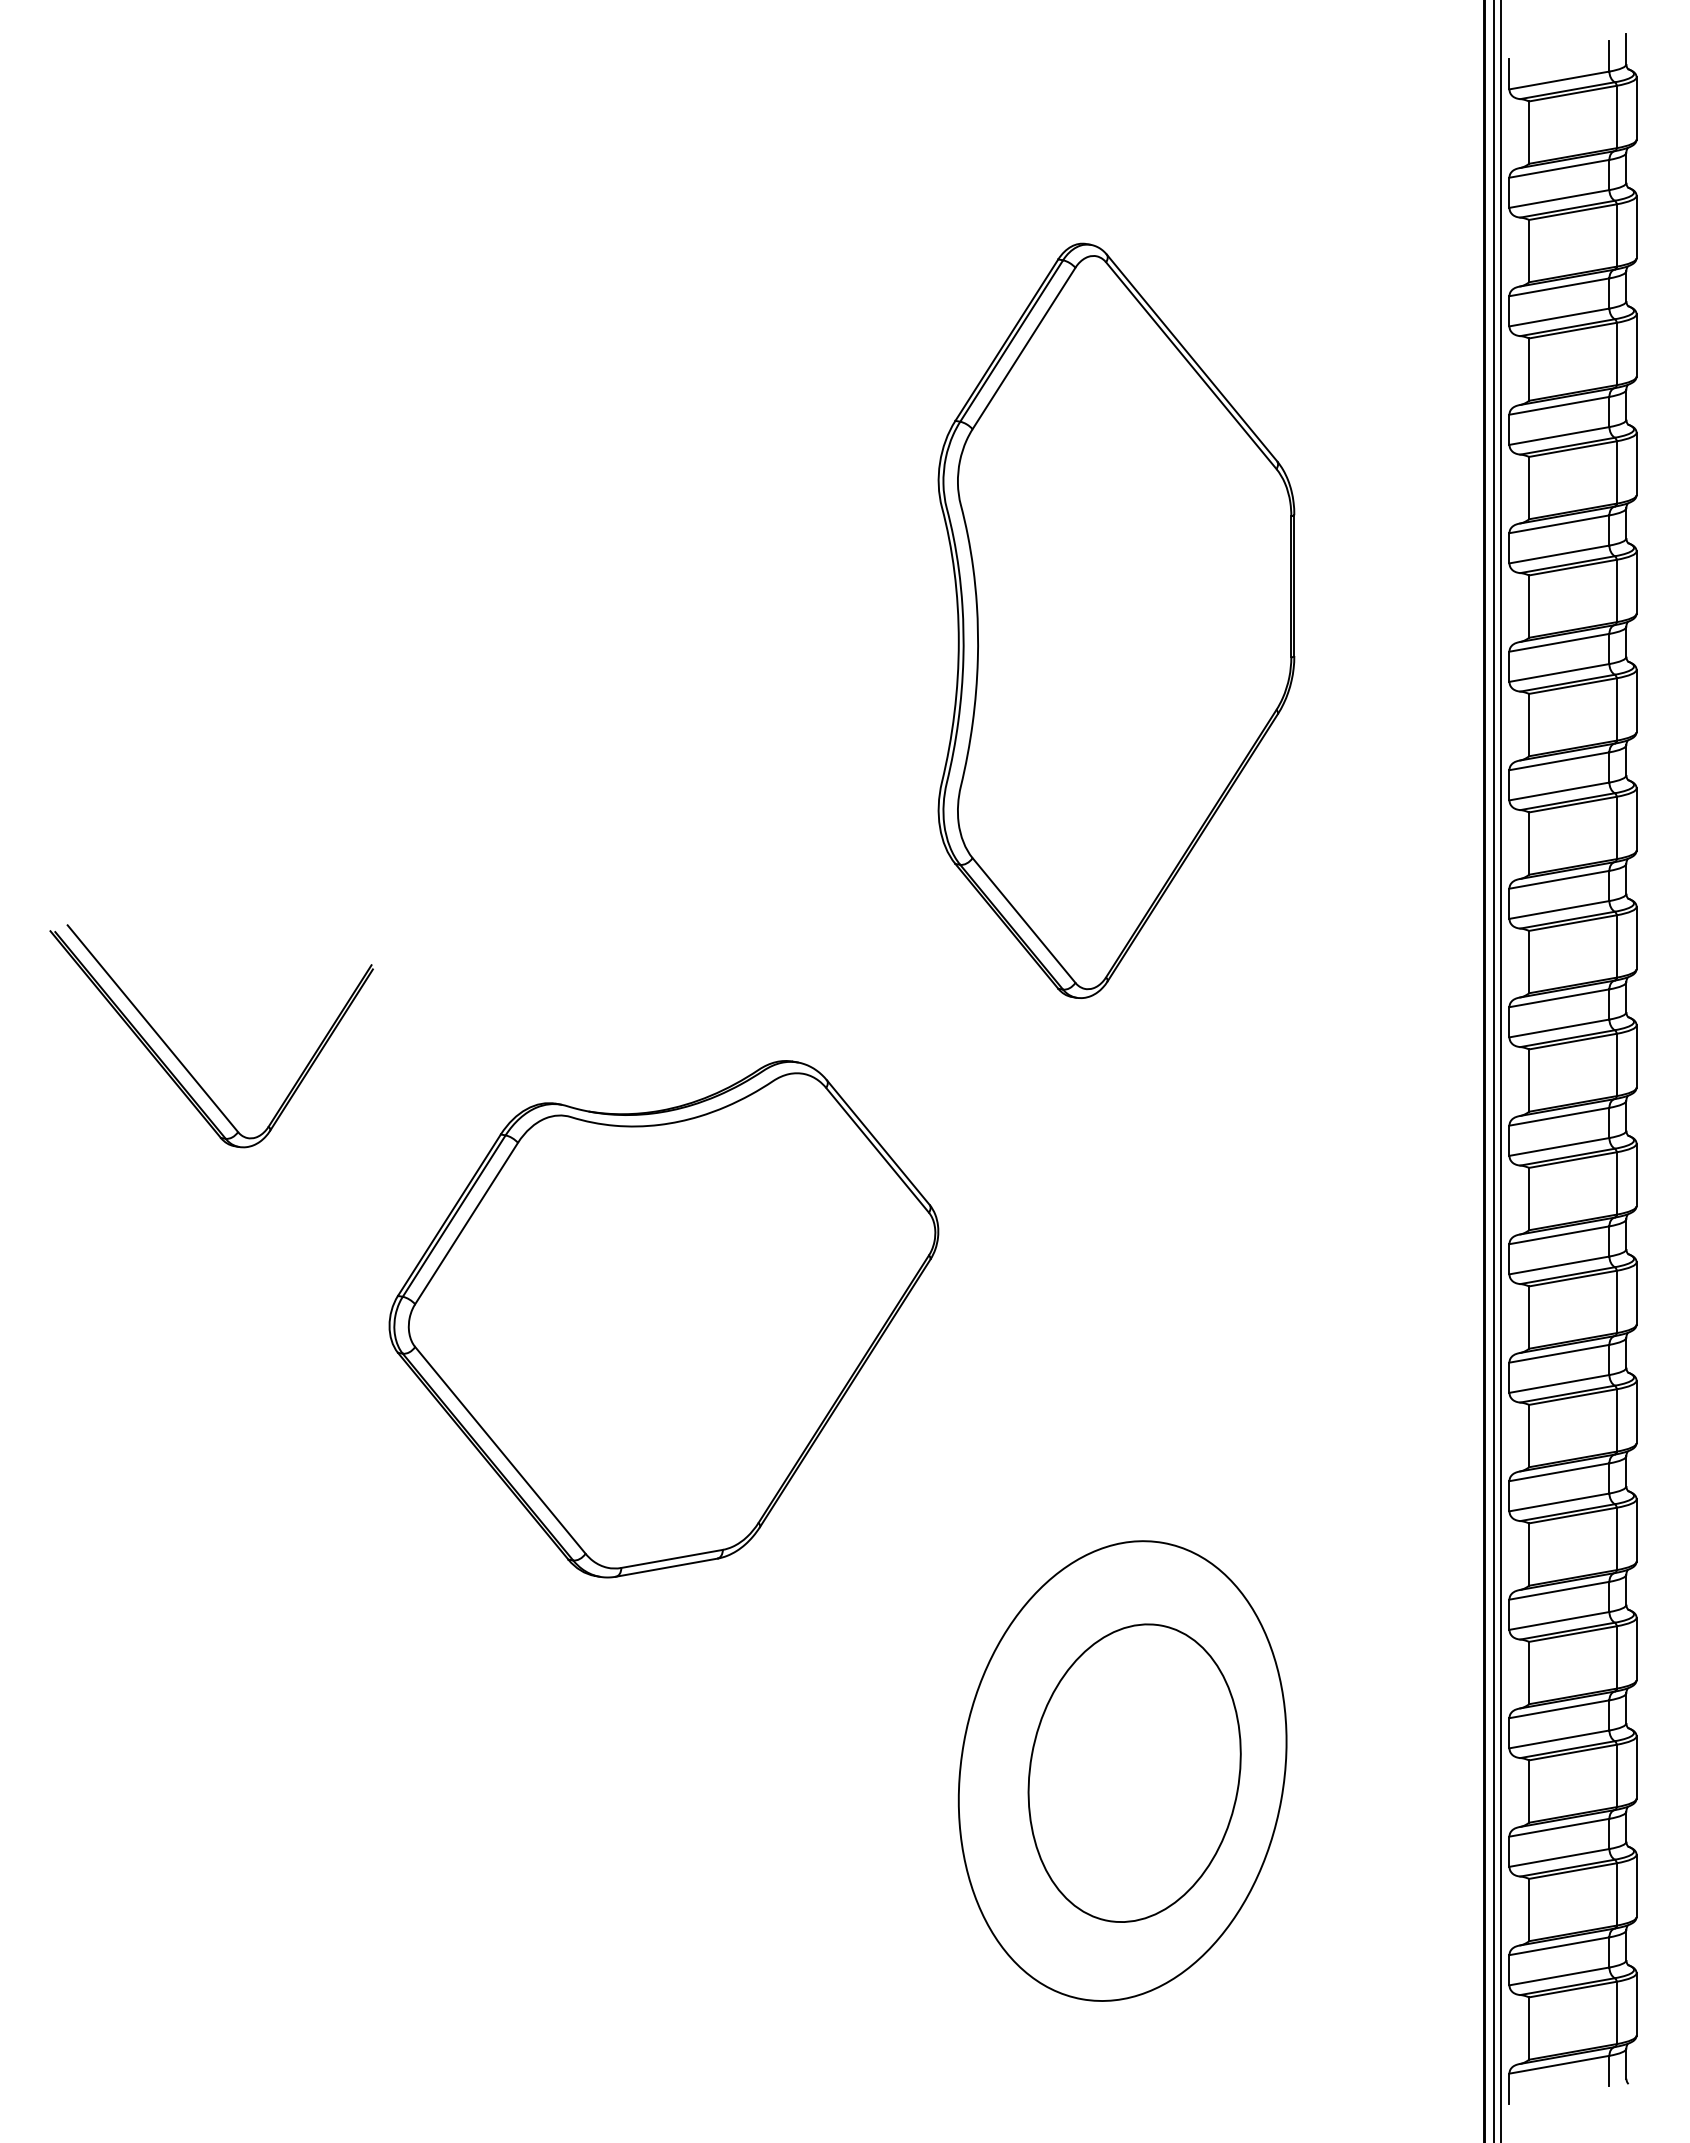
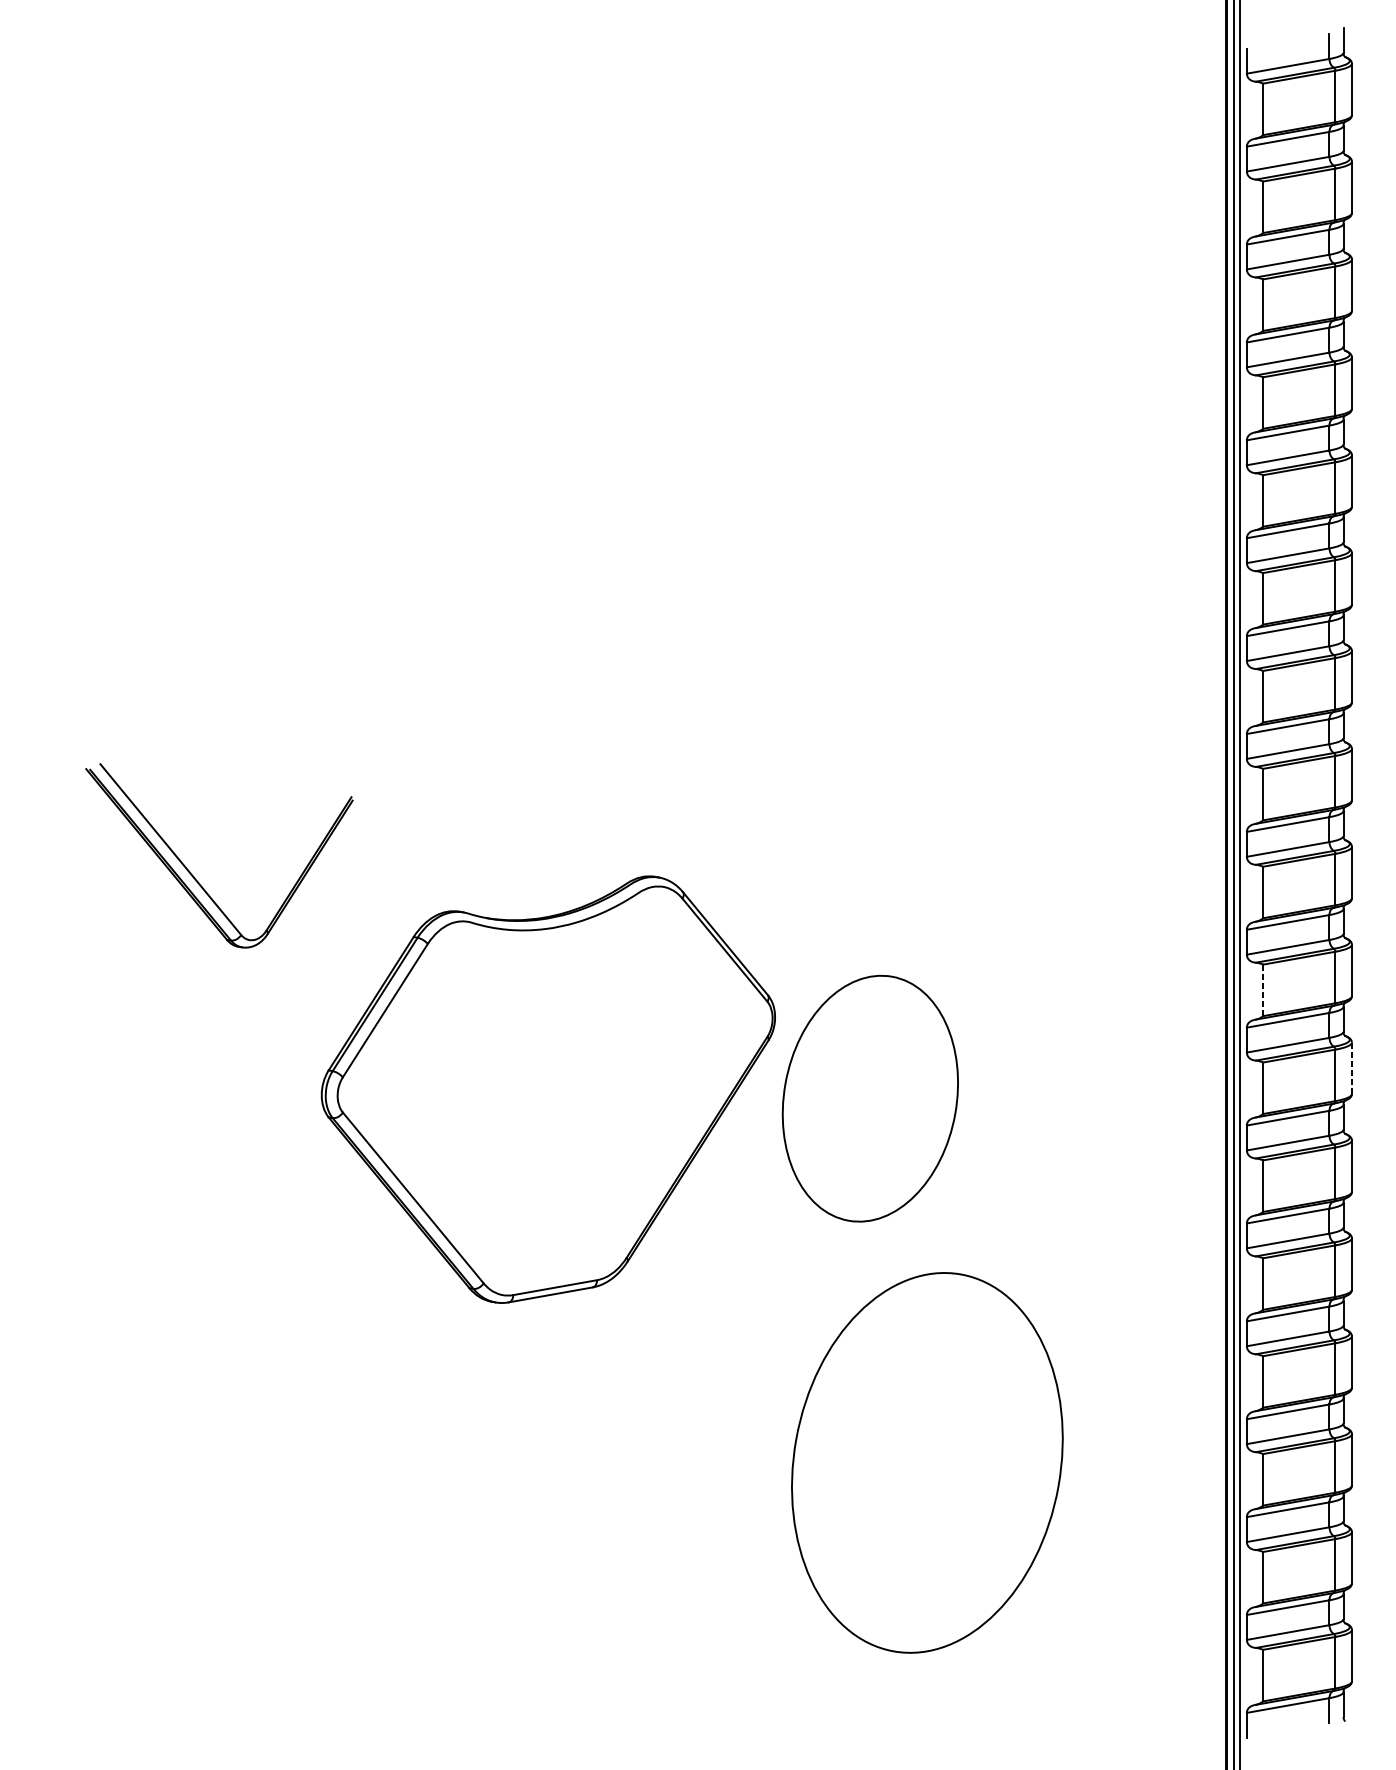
part: (1116, 620) -> (922, 512), removed
part: (181, 1061) -> (194, 876), moved
line: (1529, 1198) -> (1263, 989), solid -> dashed
line: (1636, 1292) -> (1351, 1067), solid -> dashed
part: (1134, 1772) -> (870, 1098), moved

